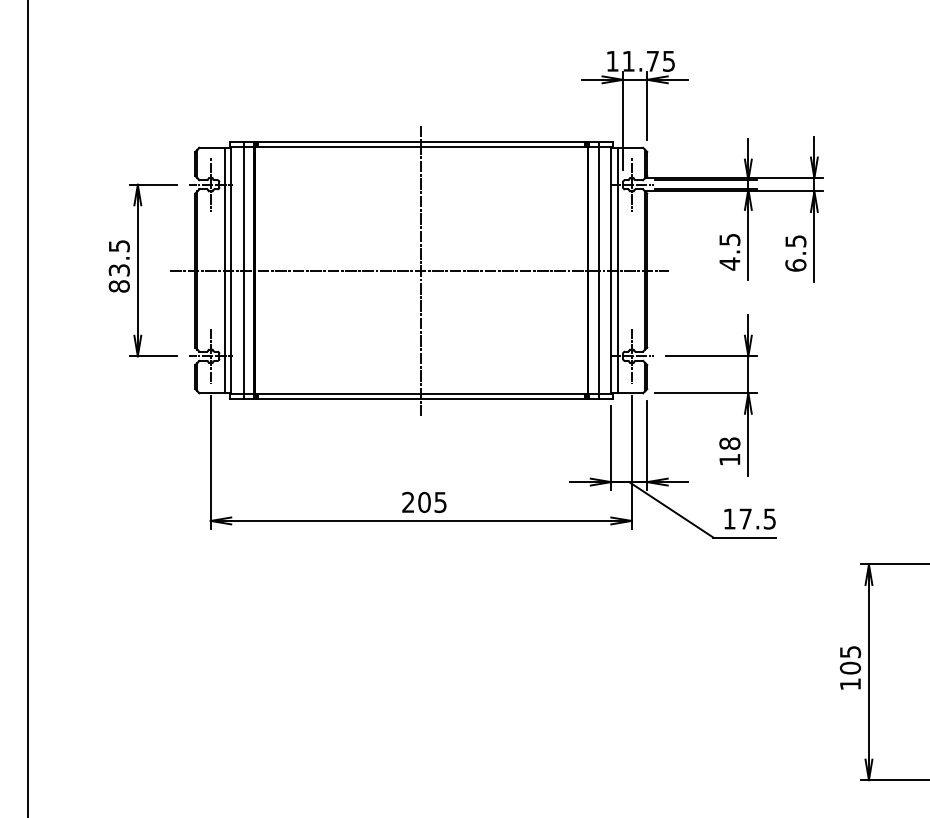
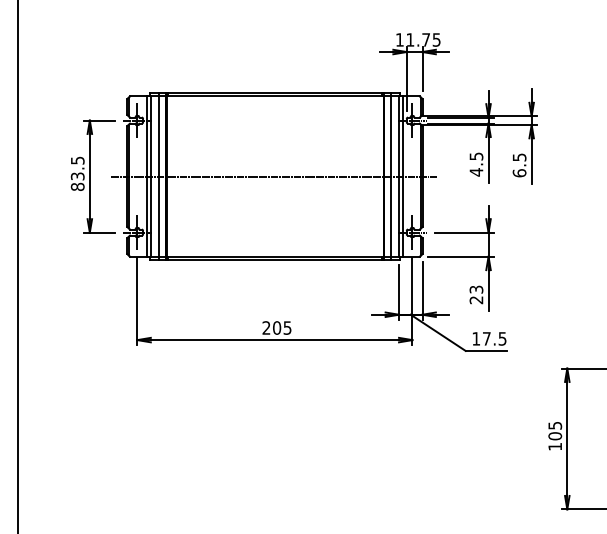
line: (420, 270) -> (274, 176), removed
text: (729, 451) -> (476, 294), 18 -> 23

